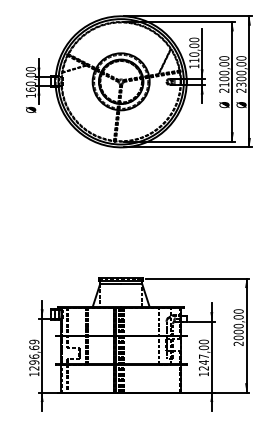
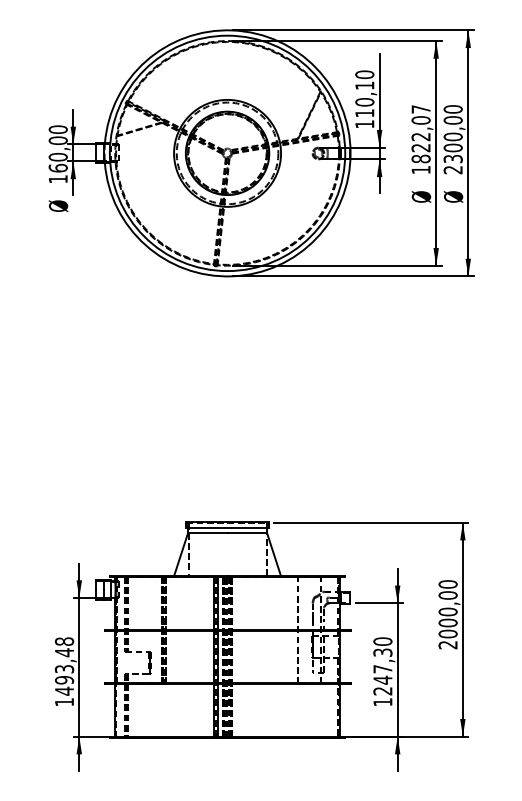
text: (194, 45) -> (365, 85), 110,00 -> 110,10
text: (224, 74) -> (421, 139), 2100,00 -> 1822,07
text: (203, 347) -> (382, 652), 1247,00 -> 1247,30
text: (34, 354) -> (64, 665), 1296,69 -> 1493,48

